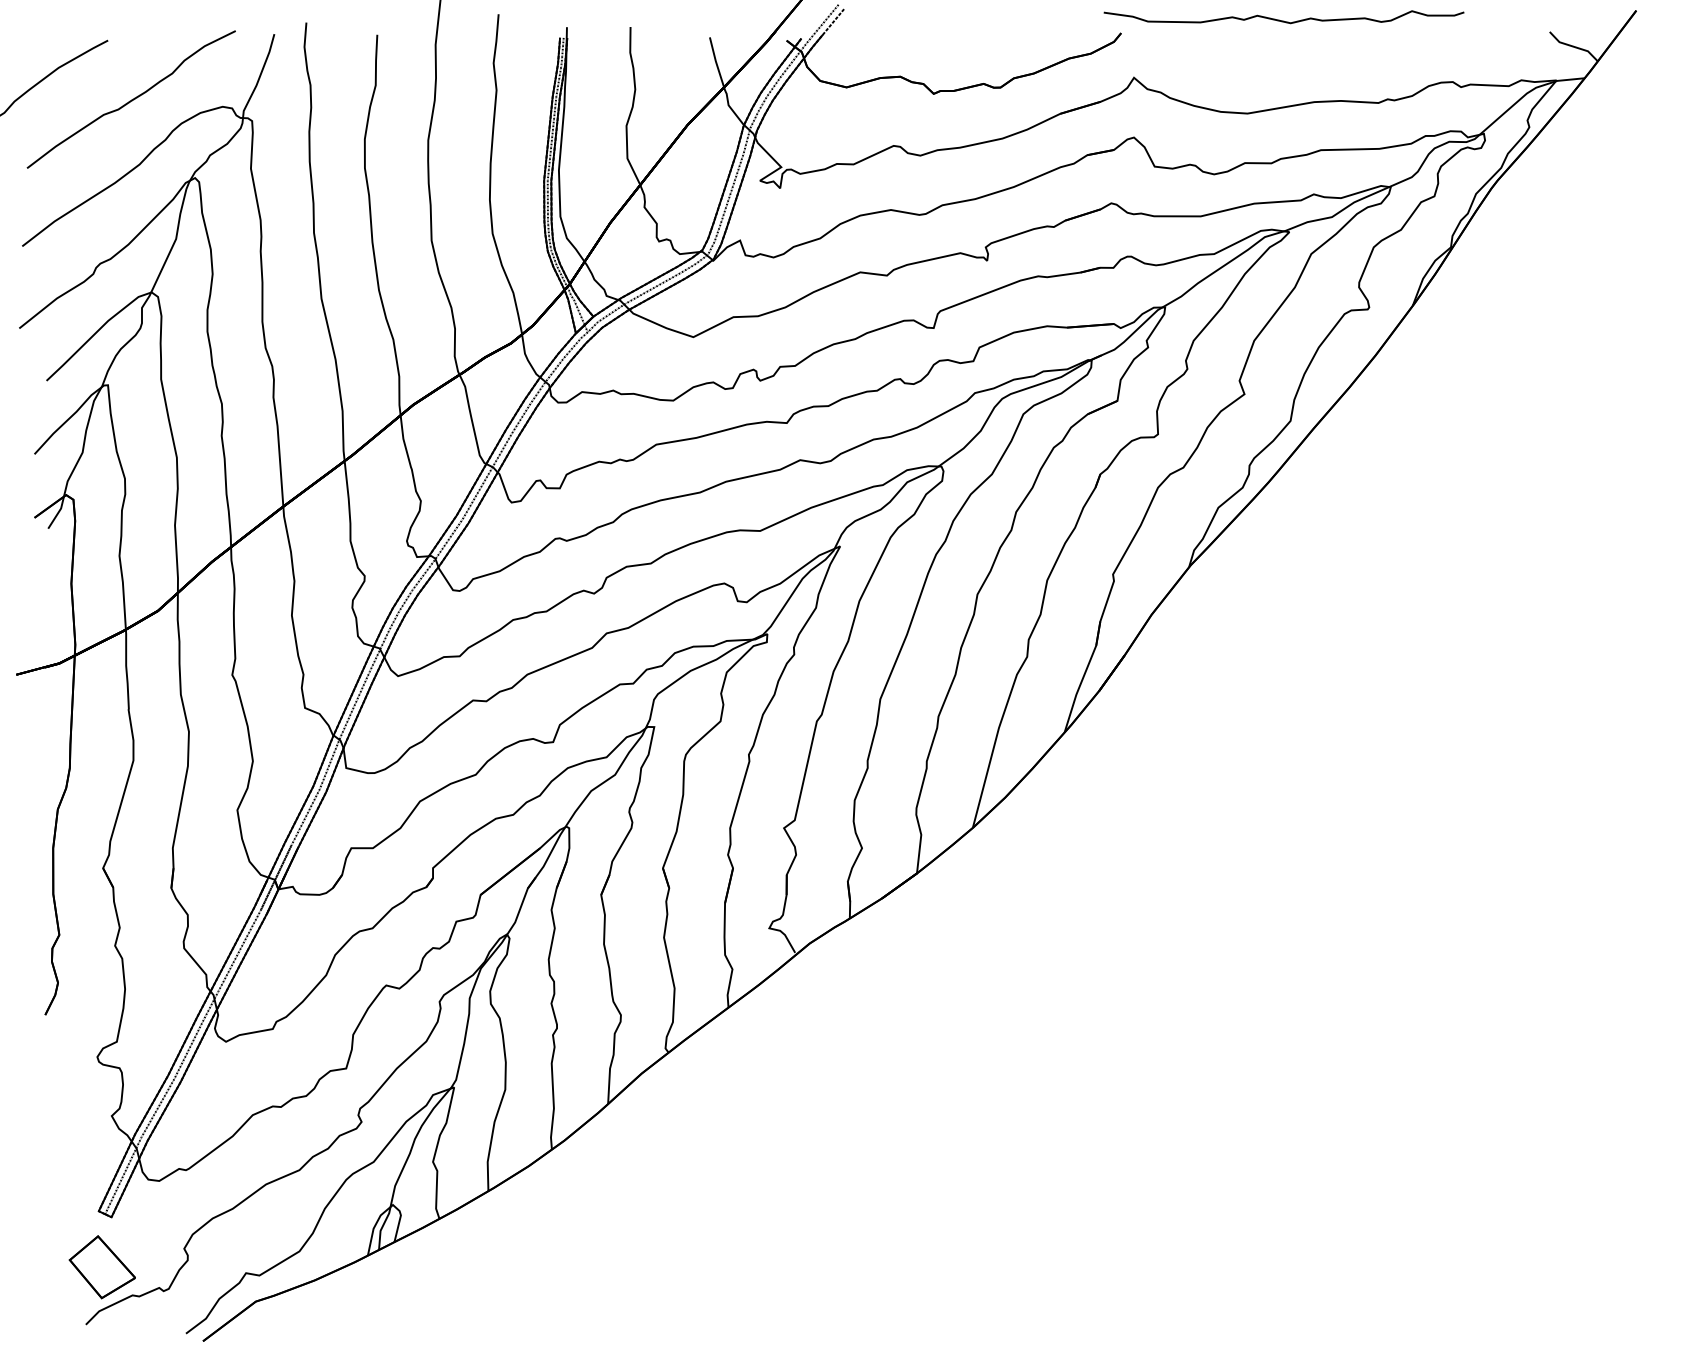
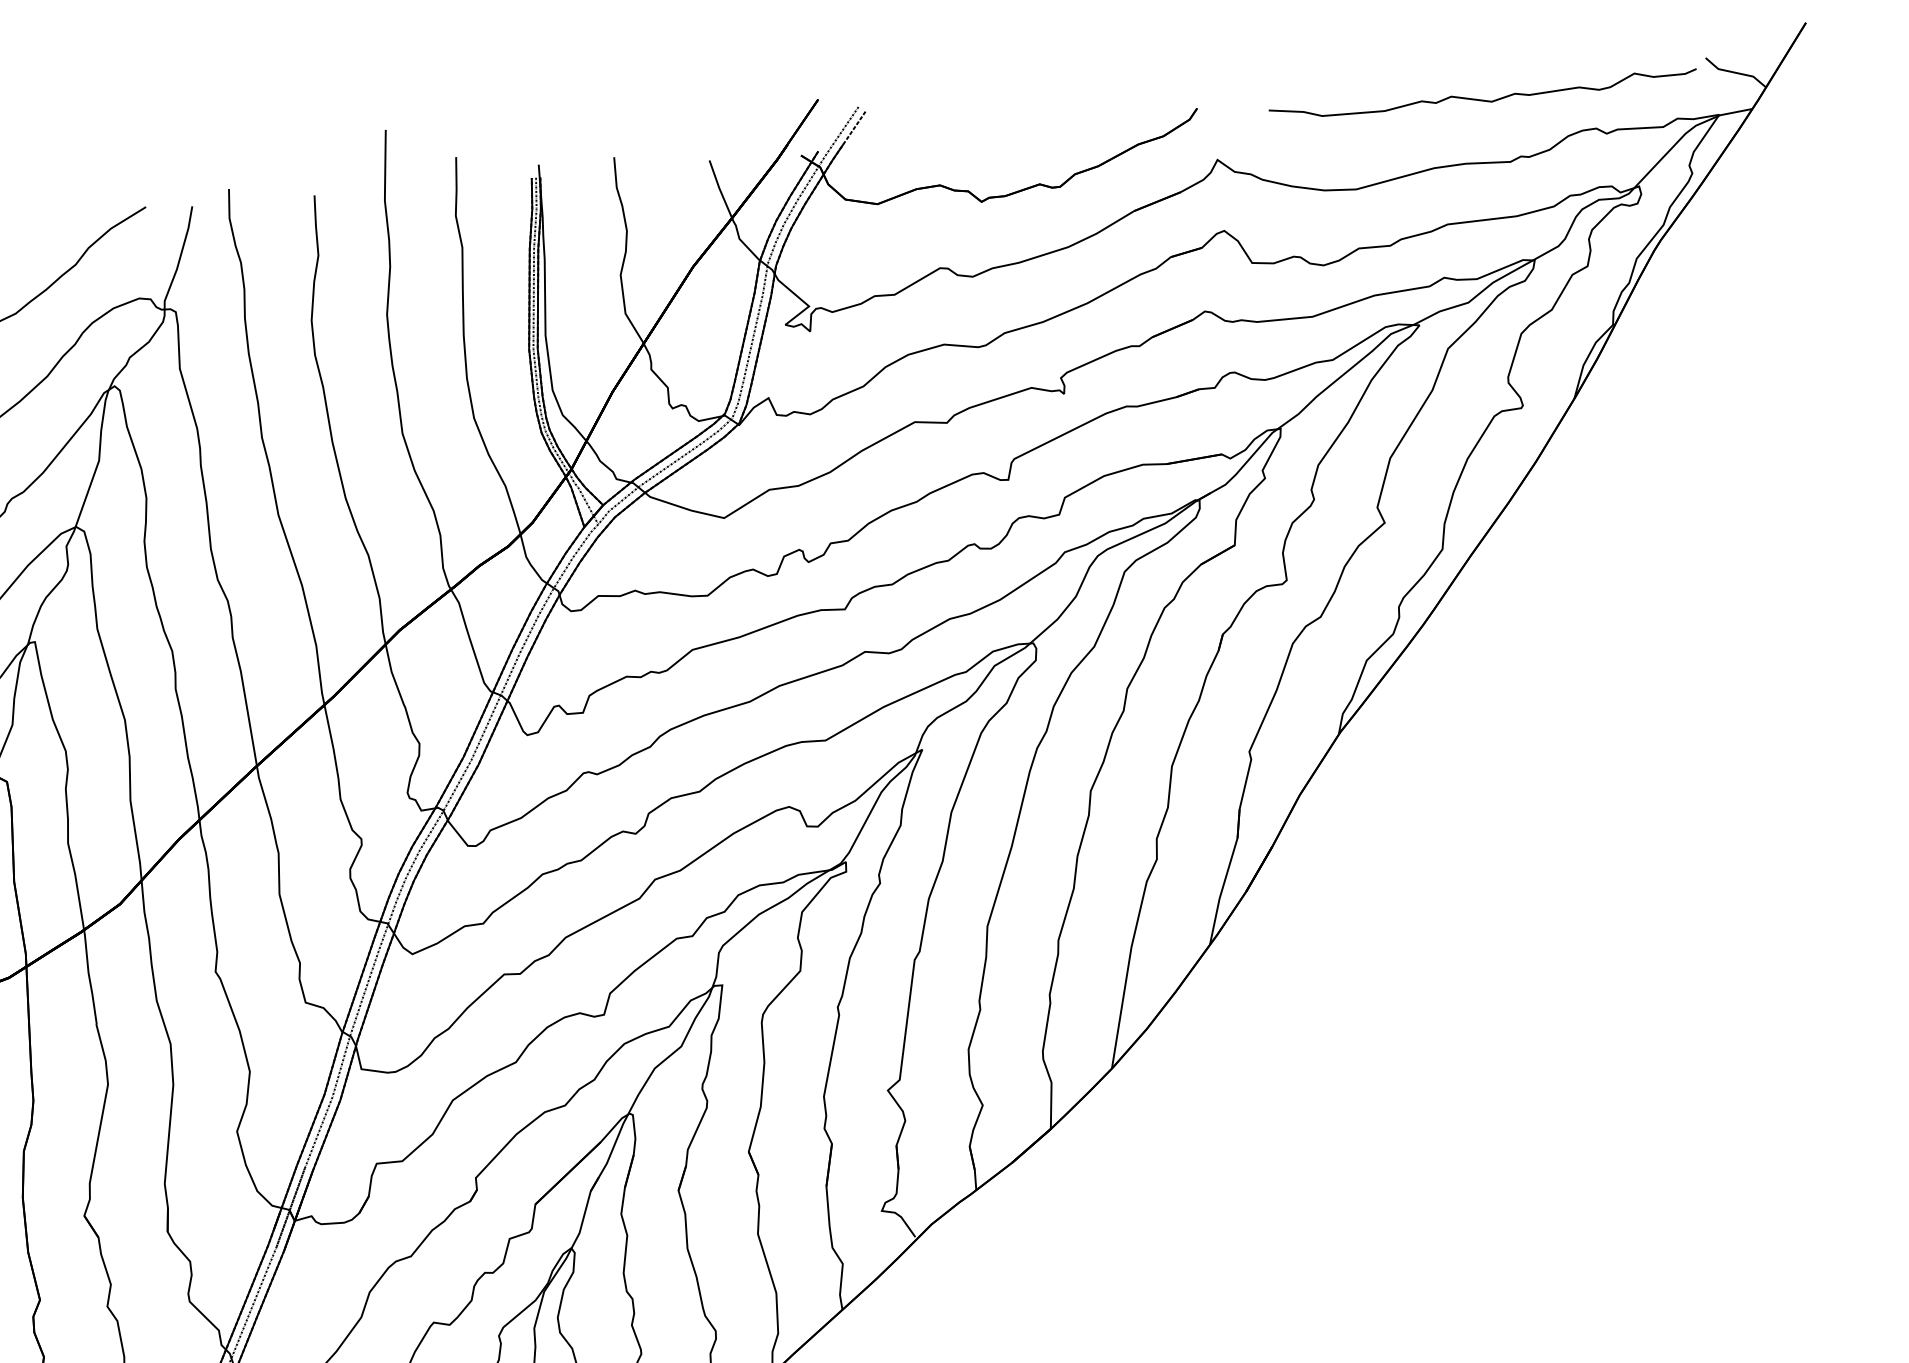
curve: (1283, 20) -> (1482, 99), moved

